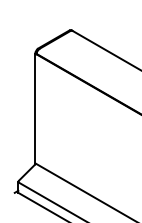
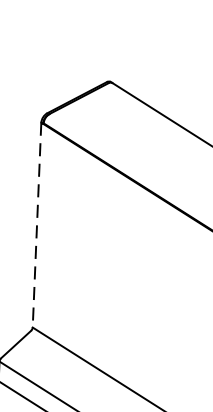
line: (35, 108) -> (37, 225), solid -> dashed

